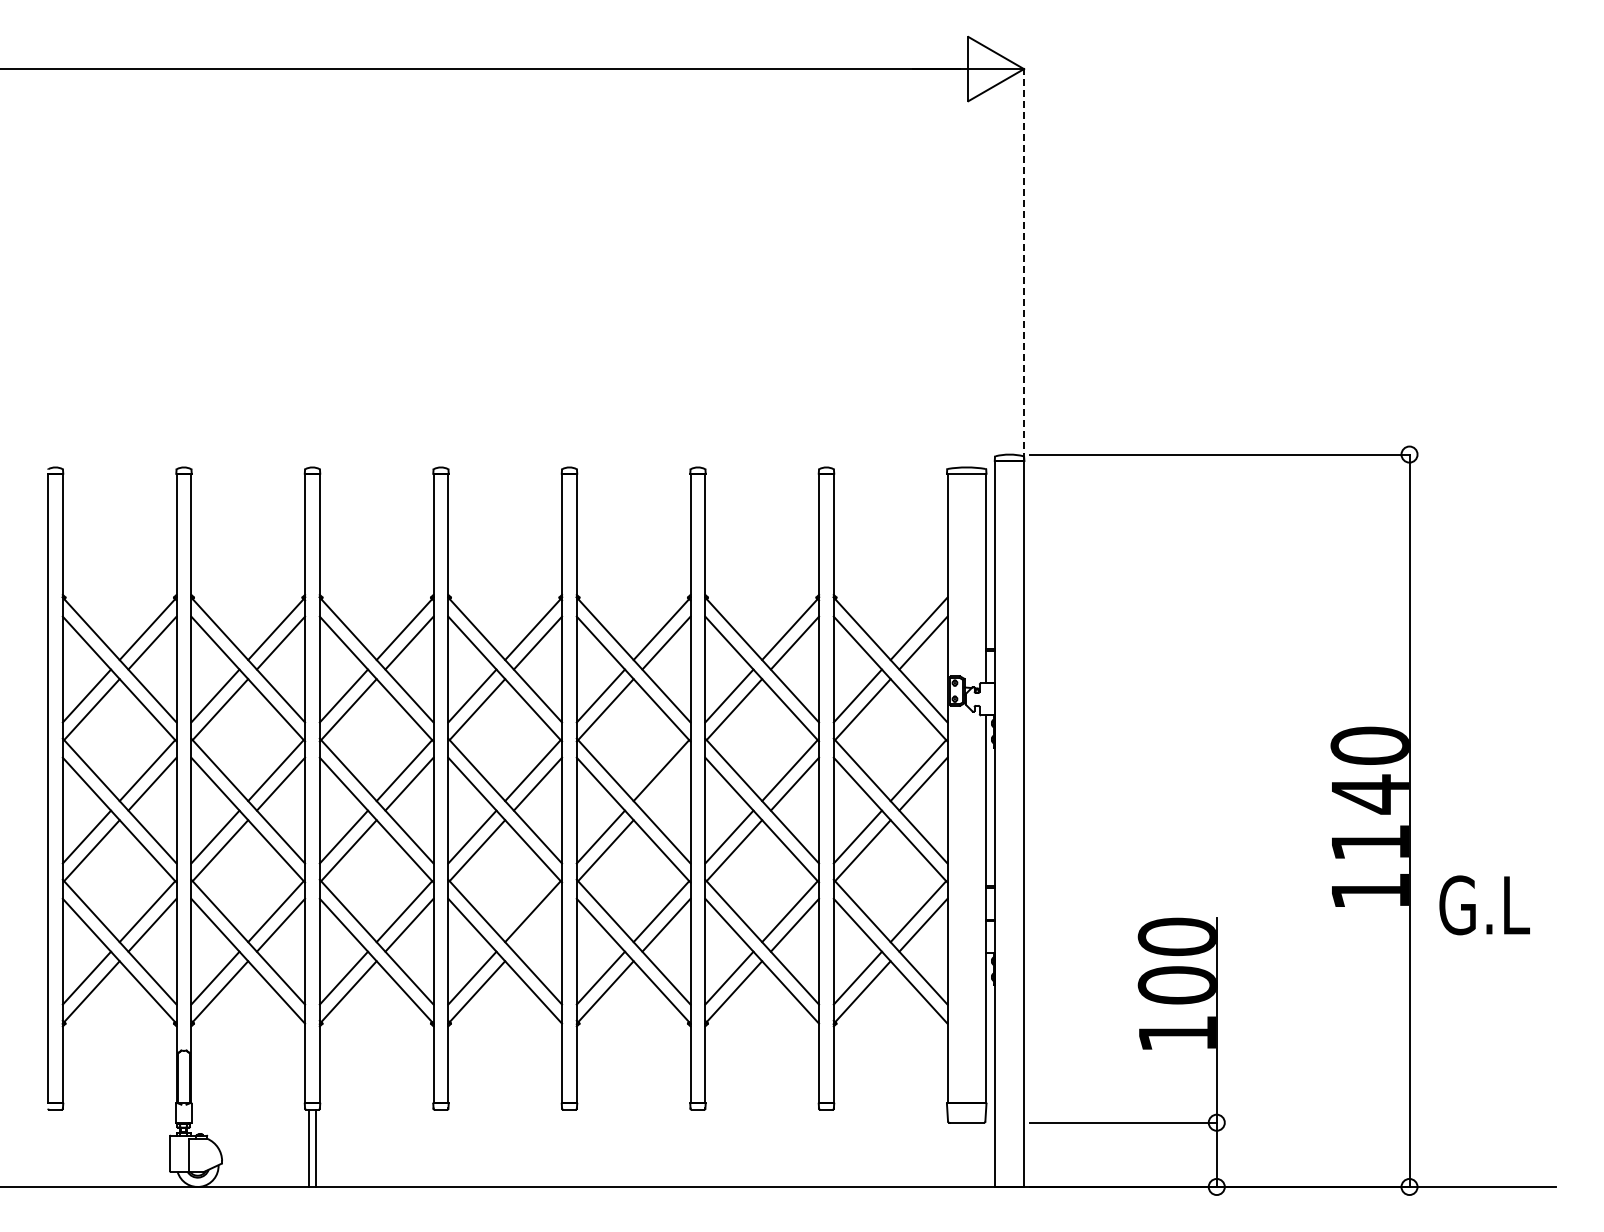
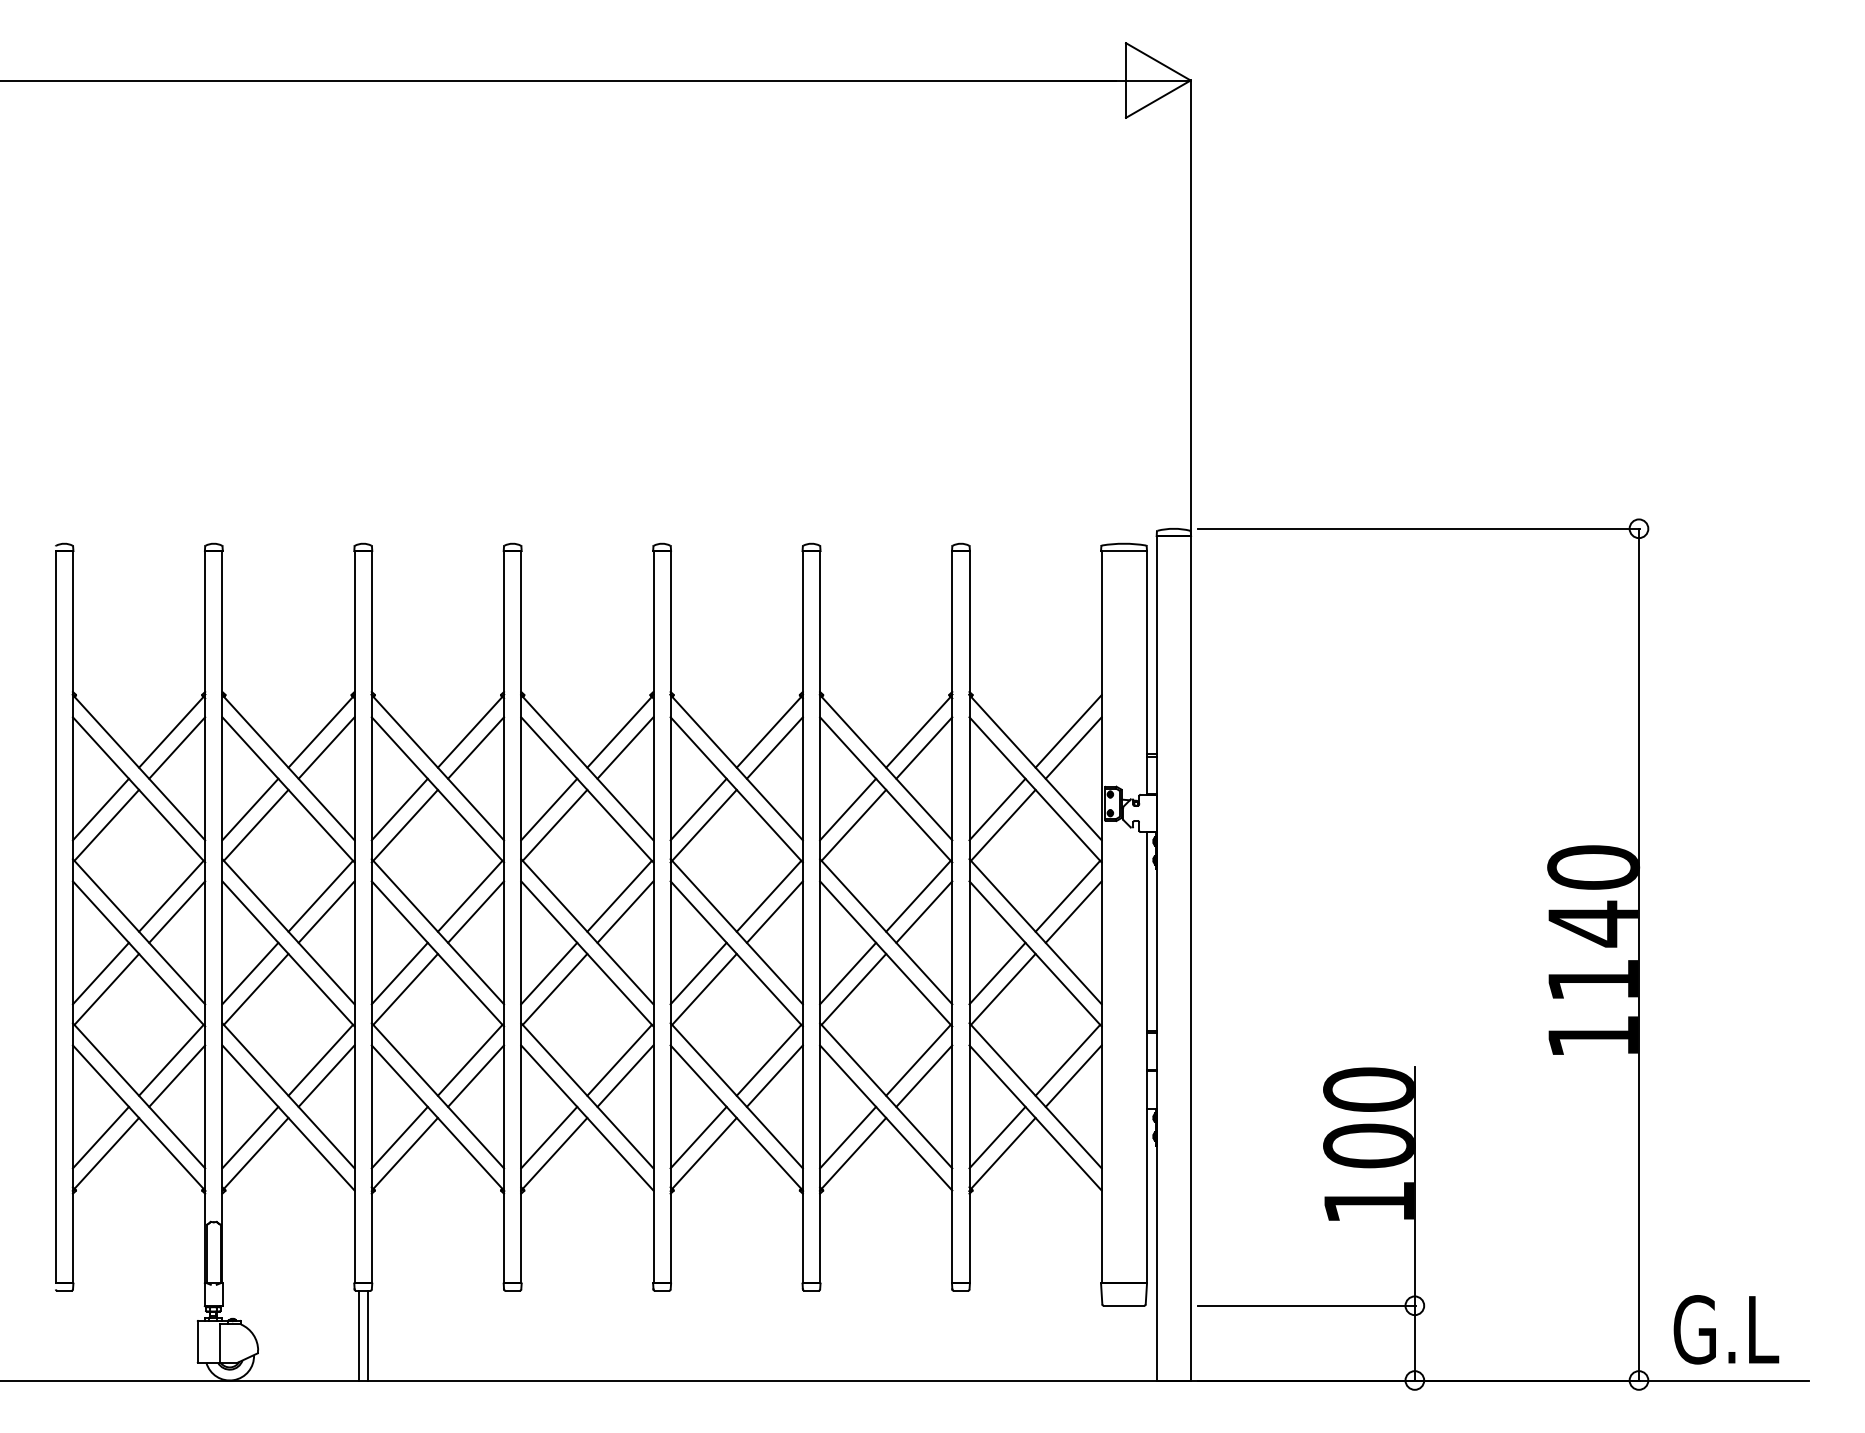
line: (1024, 264) -> (1191, 307), dashed -> solid
line: (666, 783) -> (774, 911), added
text: (1484, 905) -> (1726, 1329), moved
line: (537, 924) -> (624, 1075), added

